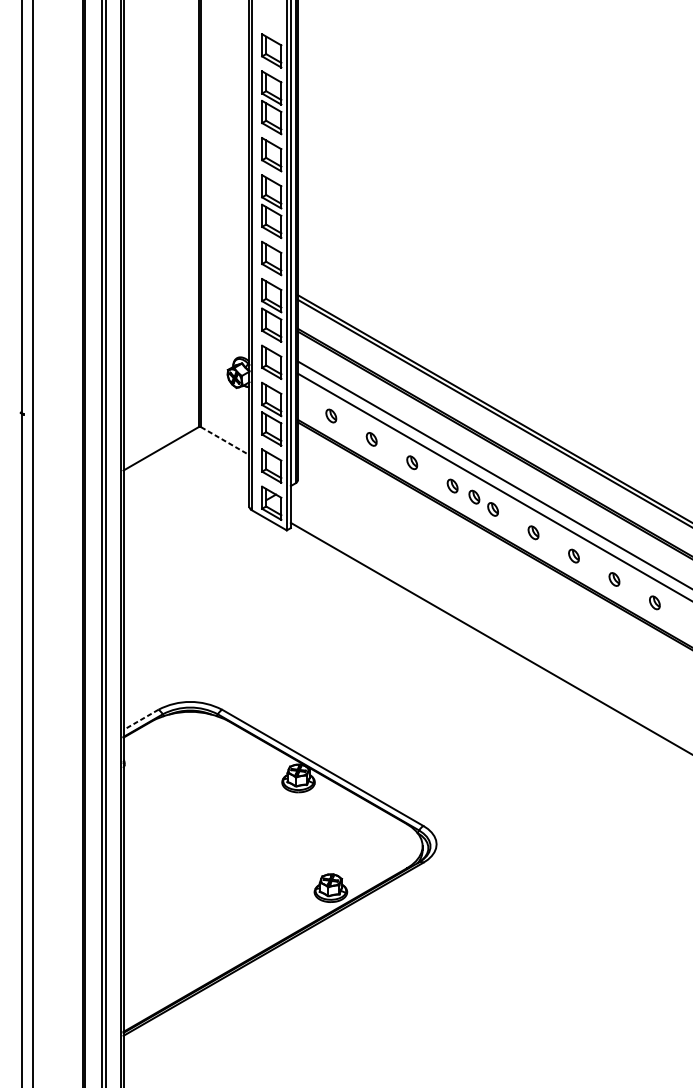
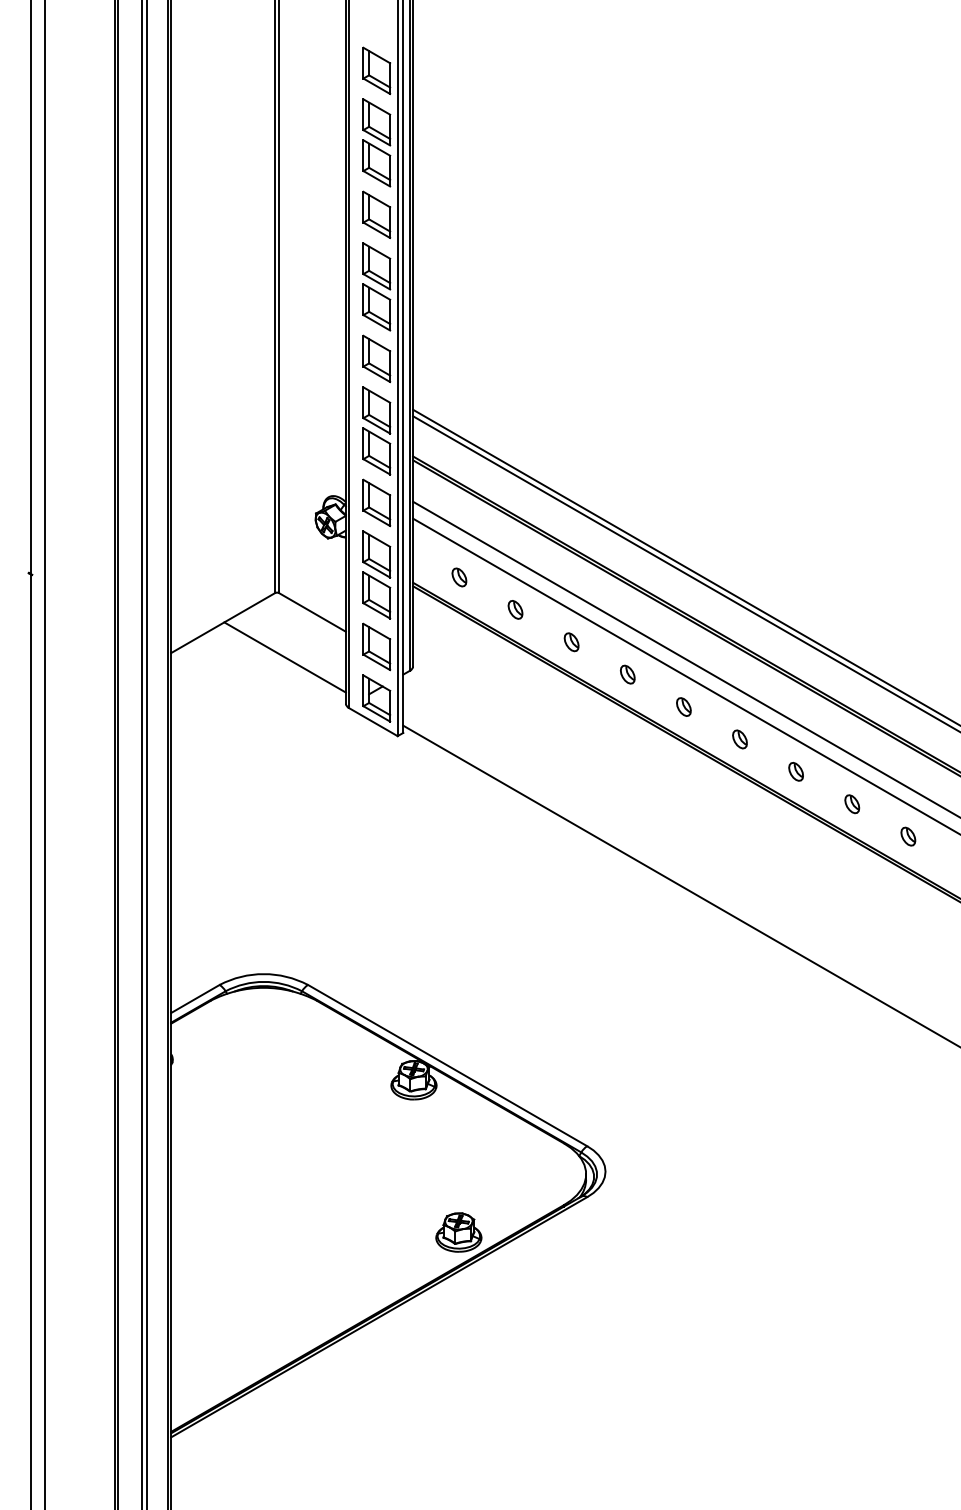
line: (225, 441) -> (312, 612), dashed -> solid
line: (205, 473) -> (284, 657), added
part: (474, 496) -> (657, 689), removed
line: (141, 720) -> (195, 999), dashed -> solid

